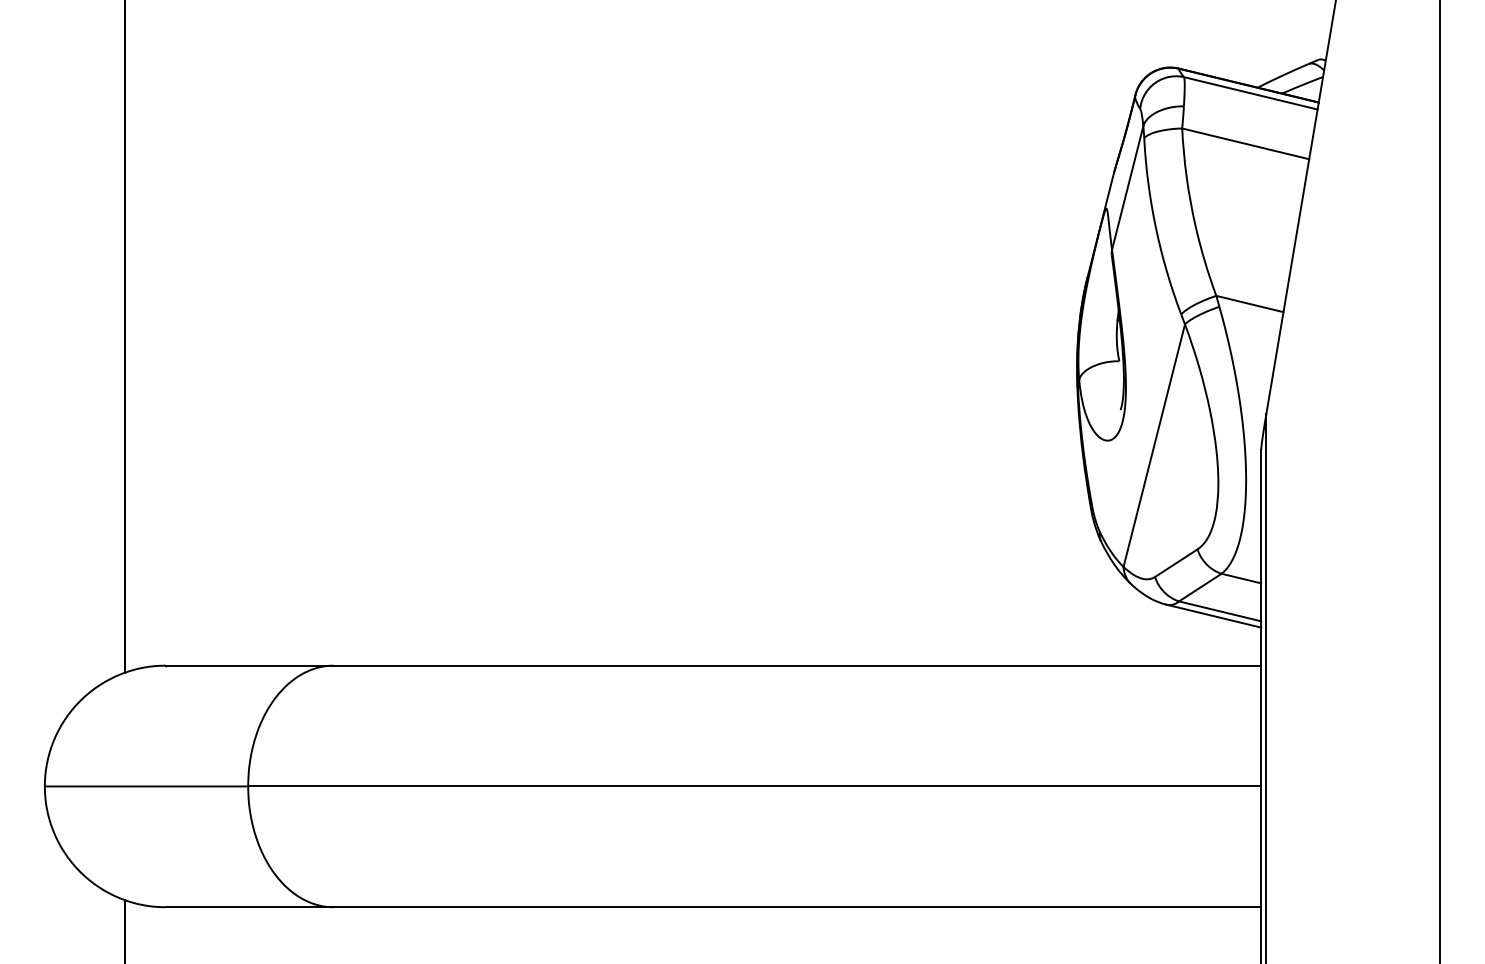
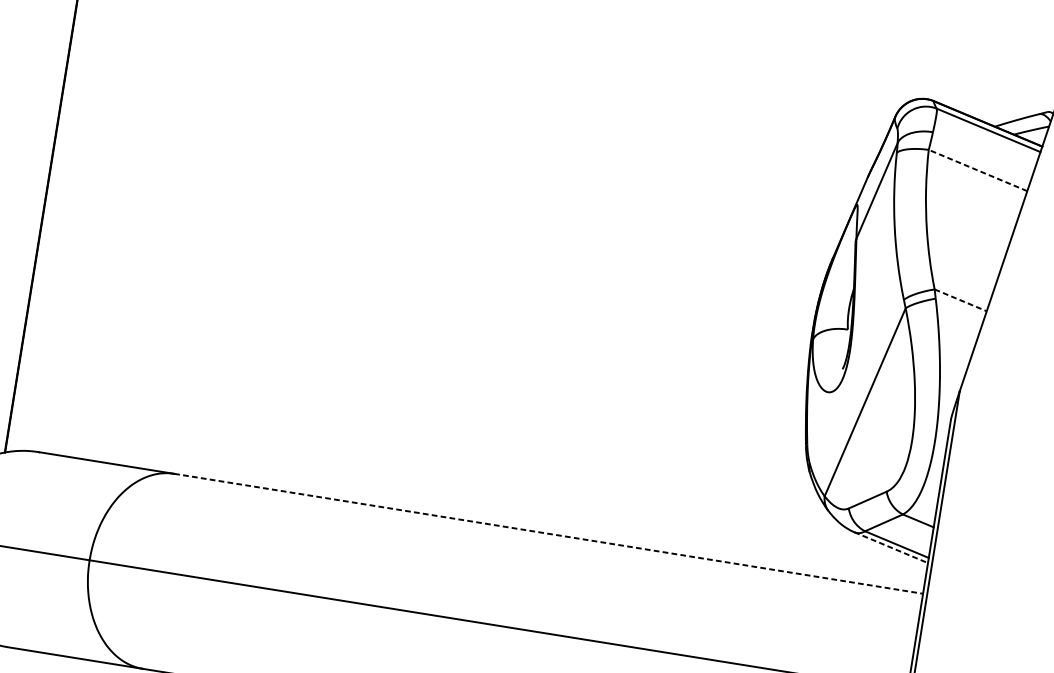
line: (1245, 143) -> (977, 170), solid -> dashed
line: (1249, 304) -> (960, 300), solid -> dashed
line: (1213, 616) -> (890, 547), solid -> dashed
line: (797, 665) -> (548, 533), solid -> dashed

